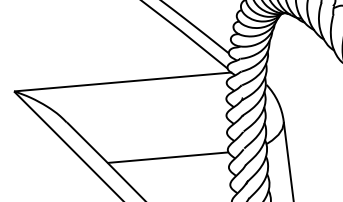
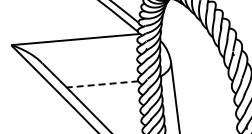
line: (169, 157) -> (103, 84), solid -> dashed

